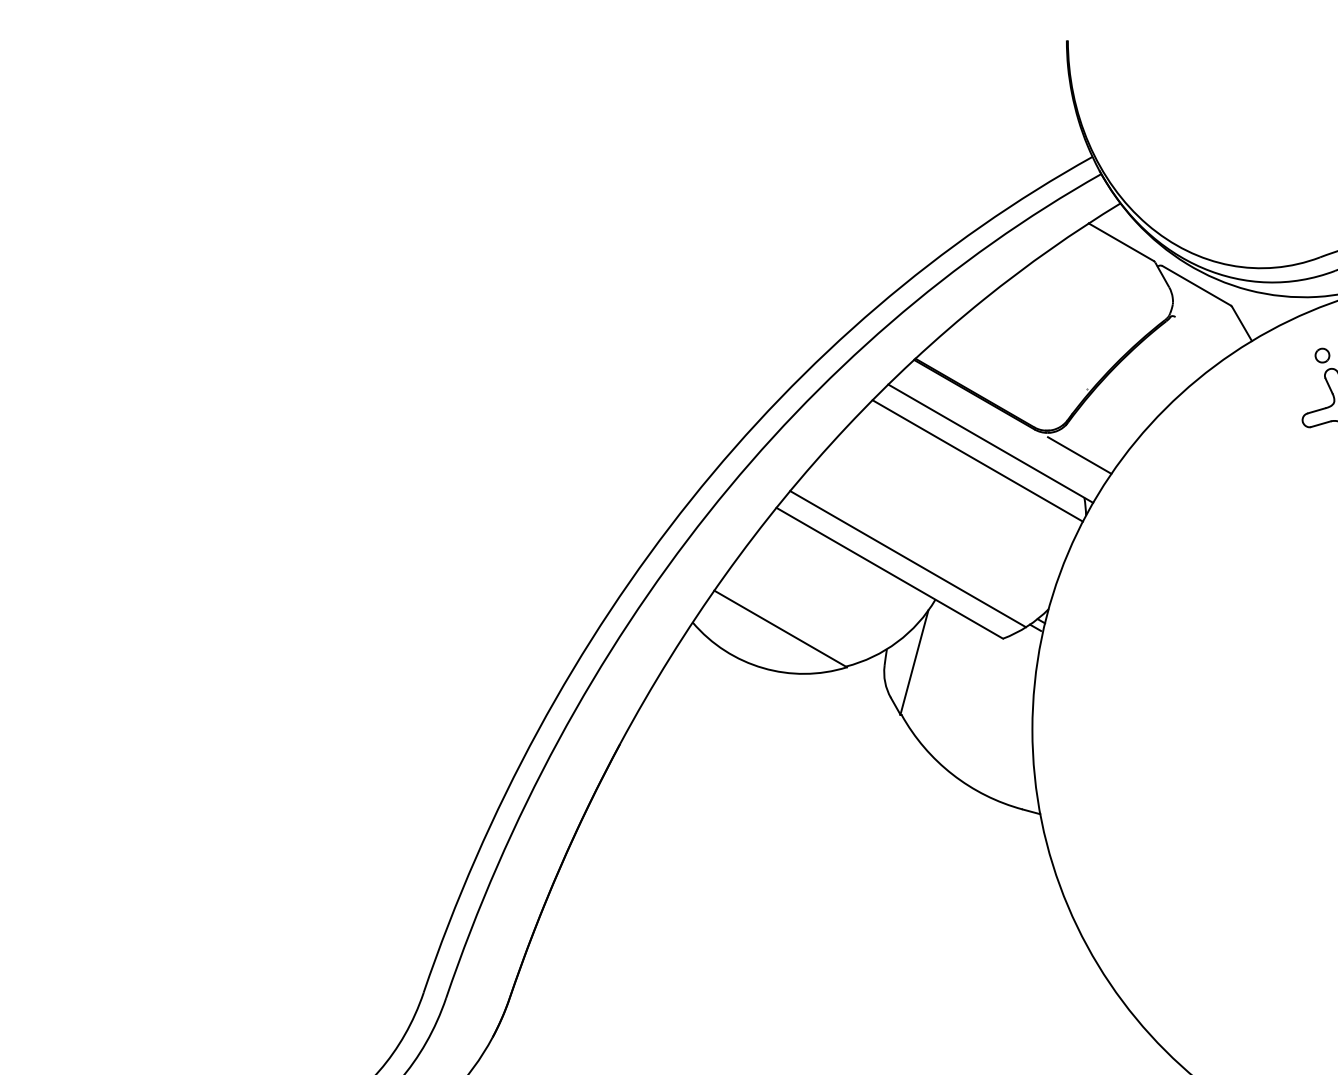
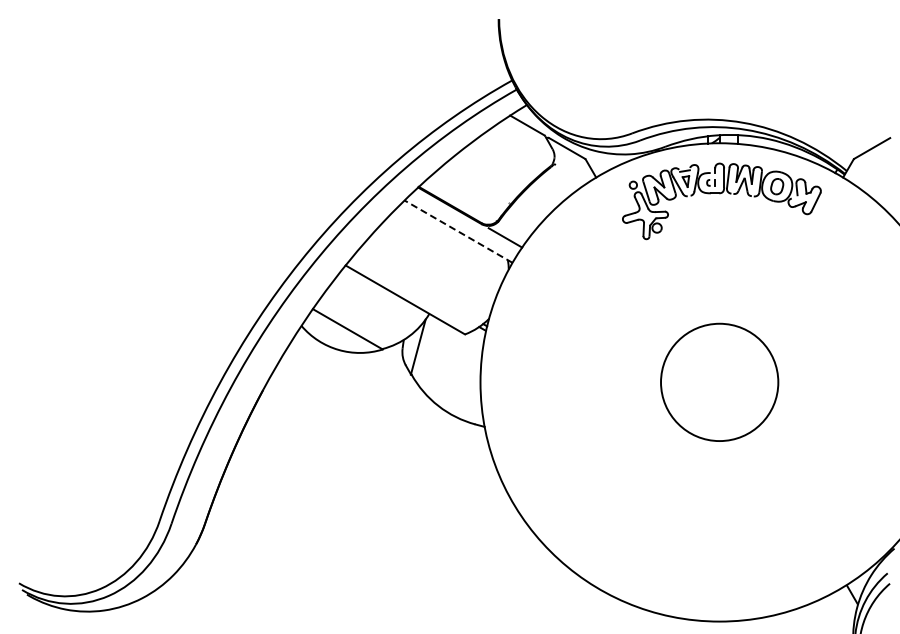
line: (990, 443) -> (458, 231), solid -> dashed
line: (977, 460) -> (451, 240), removed
line: (907, 559) -> (414, 292), removed

